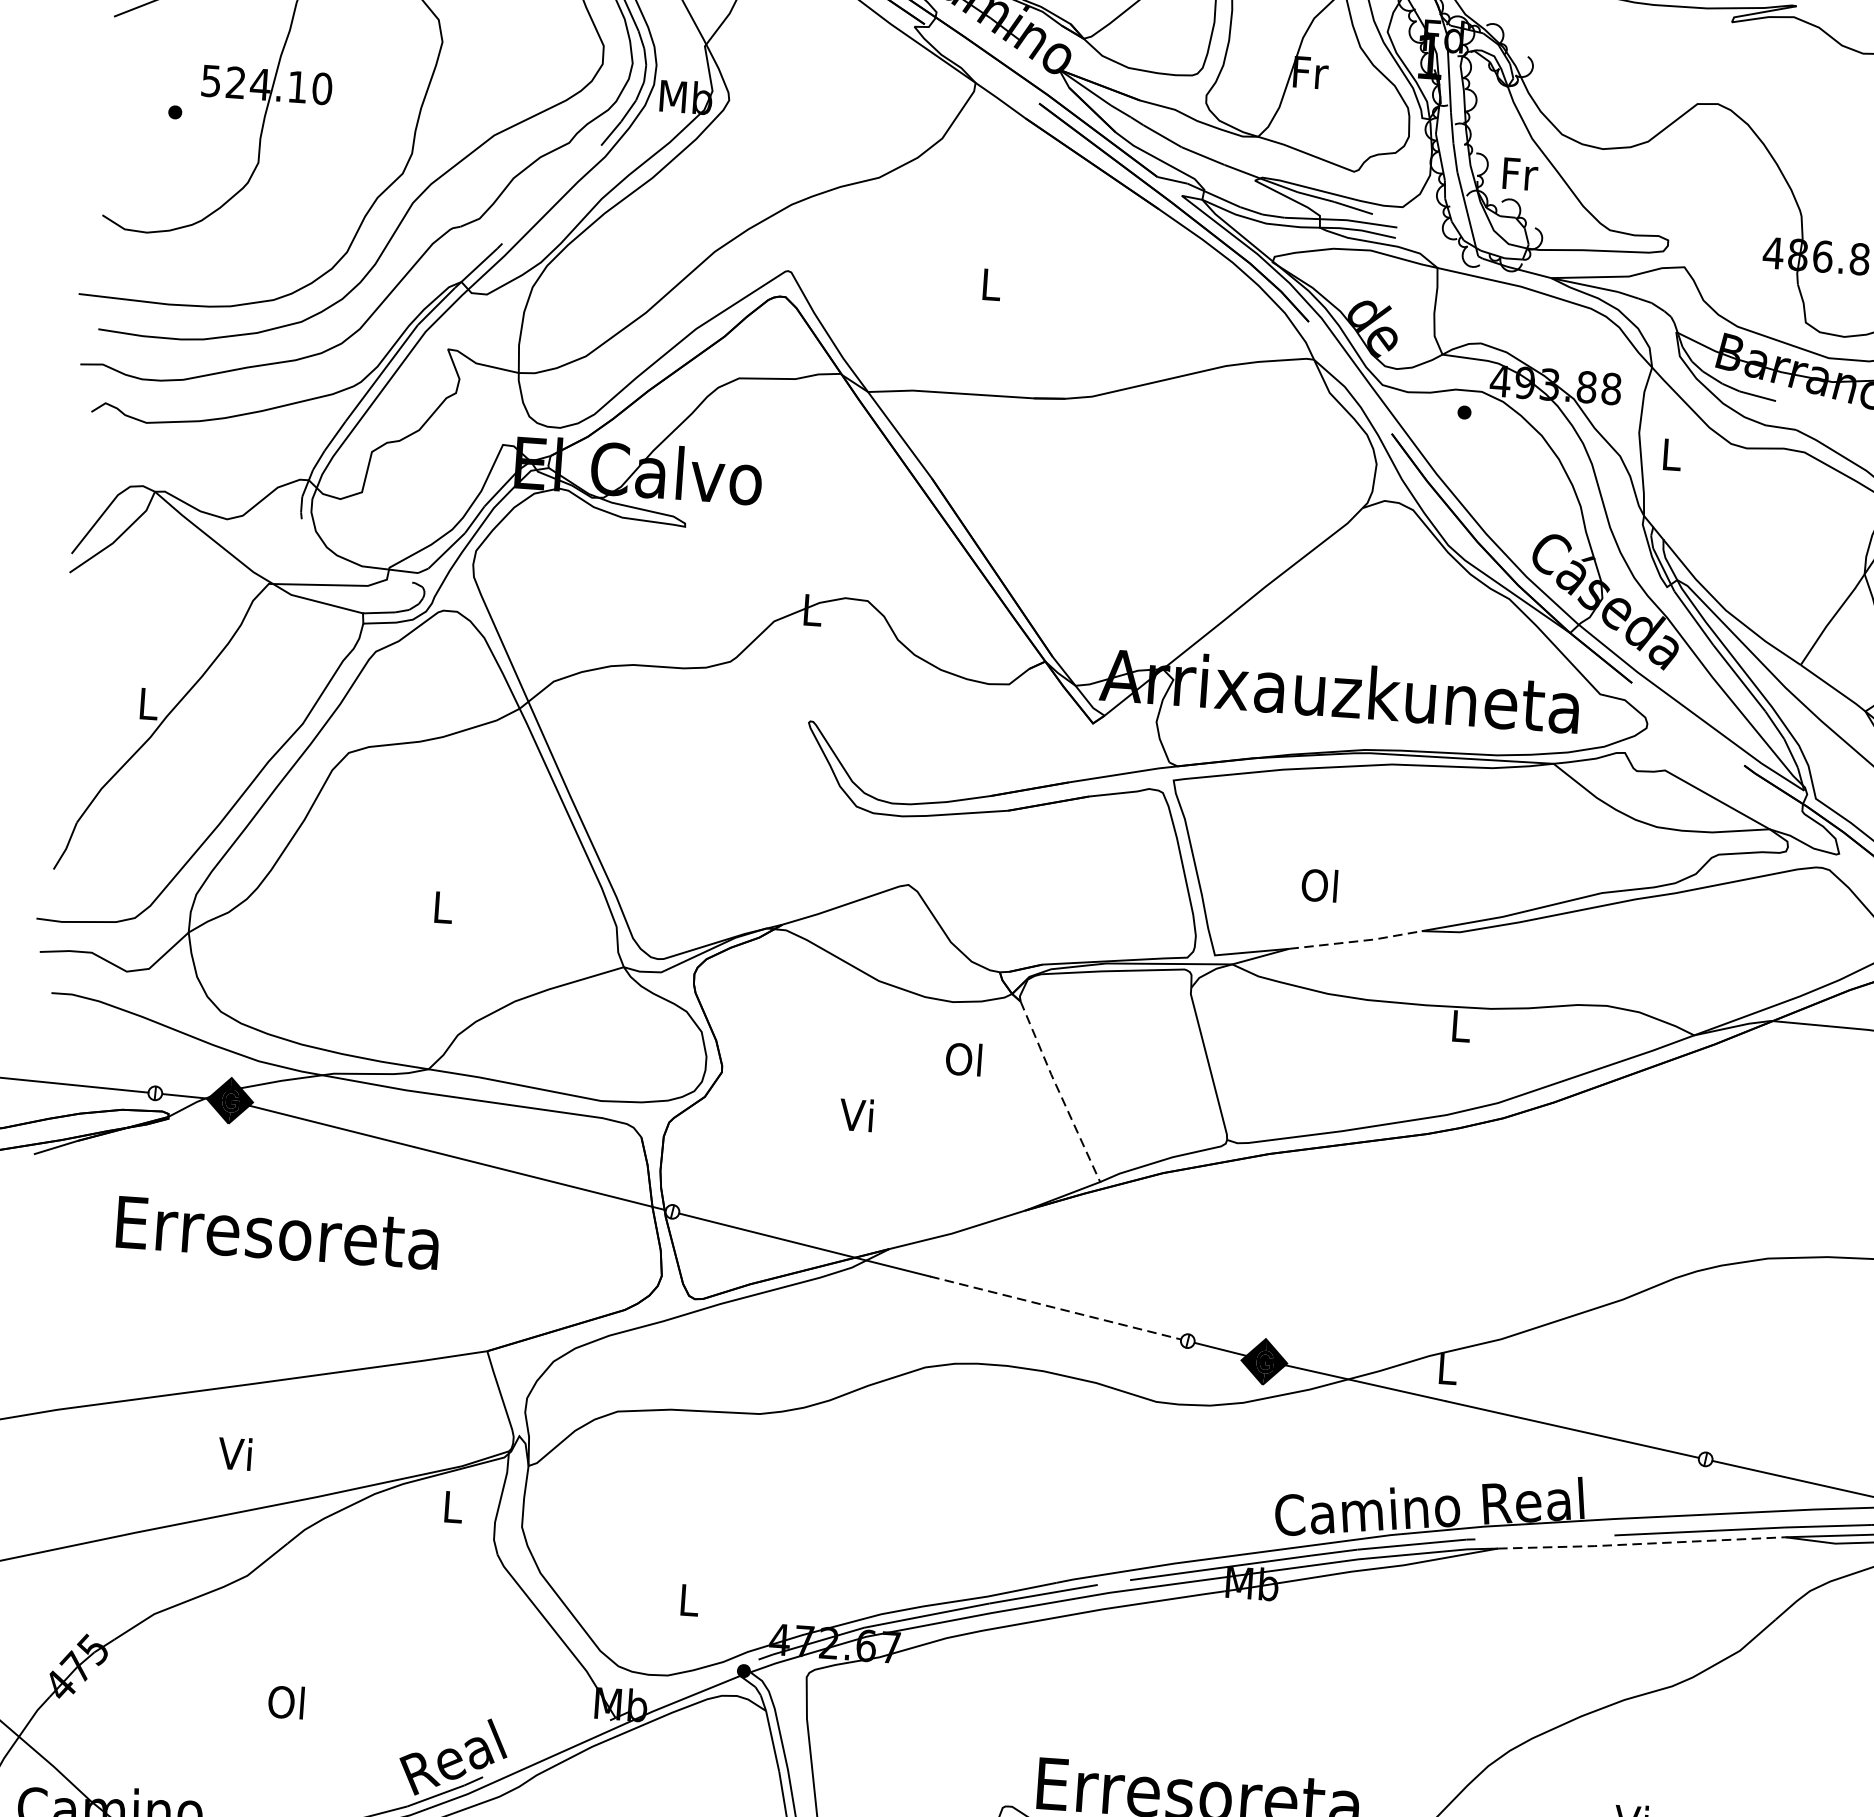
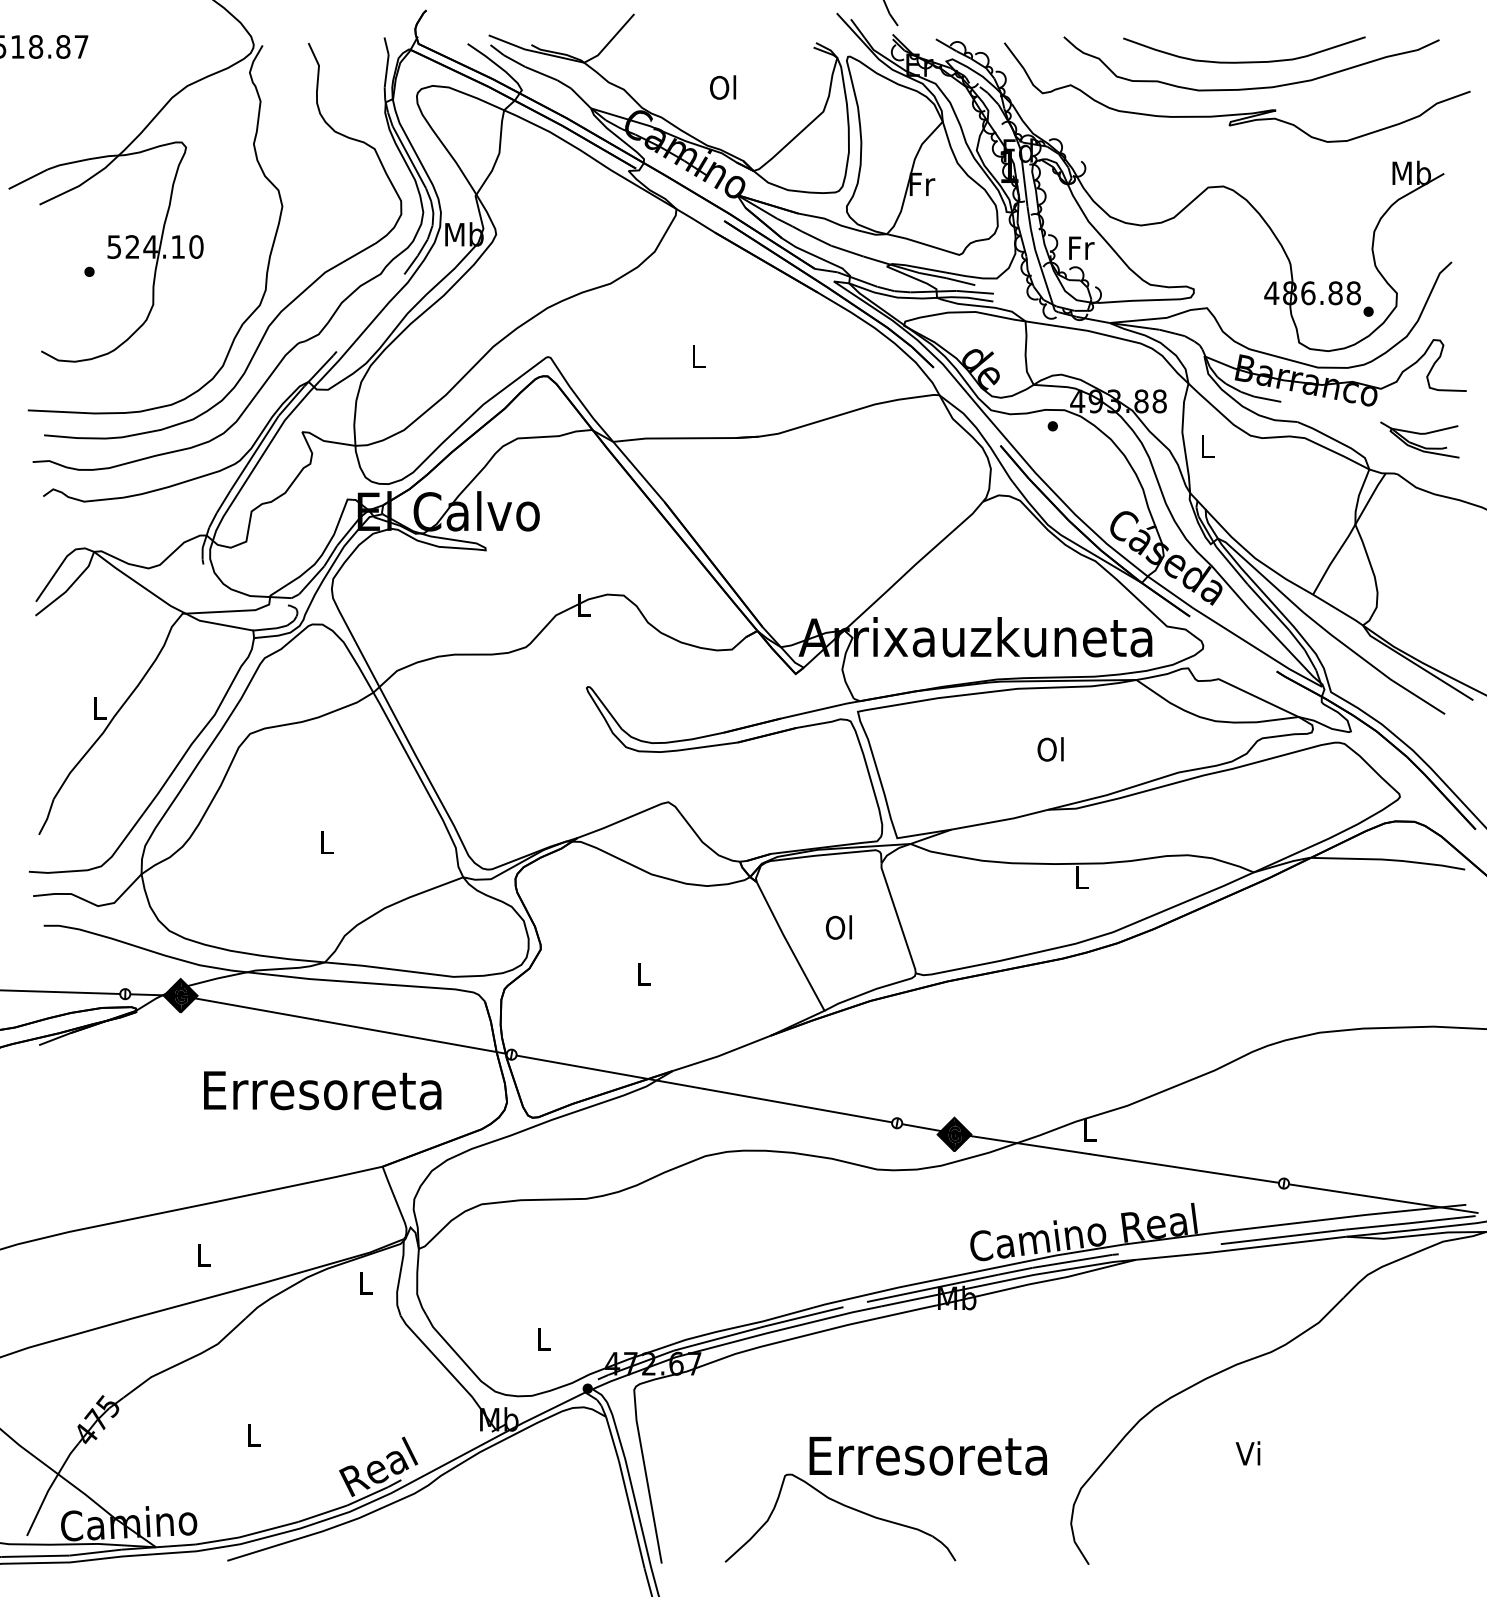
text: (1319, 885) -> (1050, 749), moved
line: (1357, 941) -> (1001, 820), dashed -> solid
text: (963, 1059) -> (838, 927), moved
line: (1058, 1091) -> (789, 946), dashed -> solid
text: (855, 1114) -> (641, 973), Vi -> L
text: (277, 1232) -> (322, 1090), moved
line: (1055, 1307) -> (798, 1105), dashed -> solid
text: (235, 1453) -> (202, 1254), Vi -> L
line: (1640, 1544) -> (1240, 1249), dashed -> solid
text: (285, 1701) -> (252, 1434), Ol -> L

